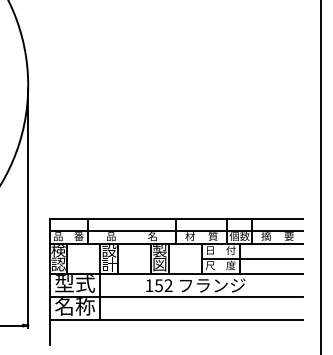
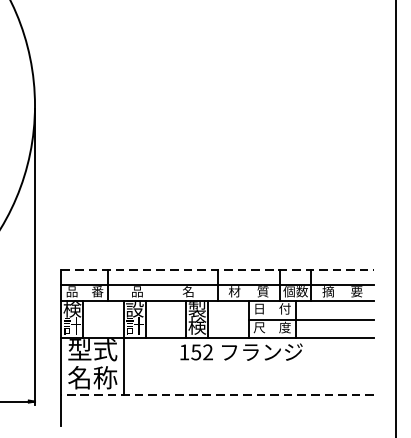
line: (176, 218) -> (217, 269), solid -> dashed
text: (58, 264) -> (72, 326), 認 -> 計
text: (159, 264) -> (196, 326), 図 -> 検
line: (176, 297) -> (217, 366), removed
line: (176, 319) -> (217, 394), solid -> dashed

